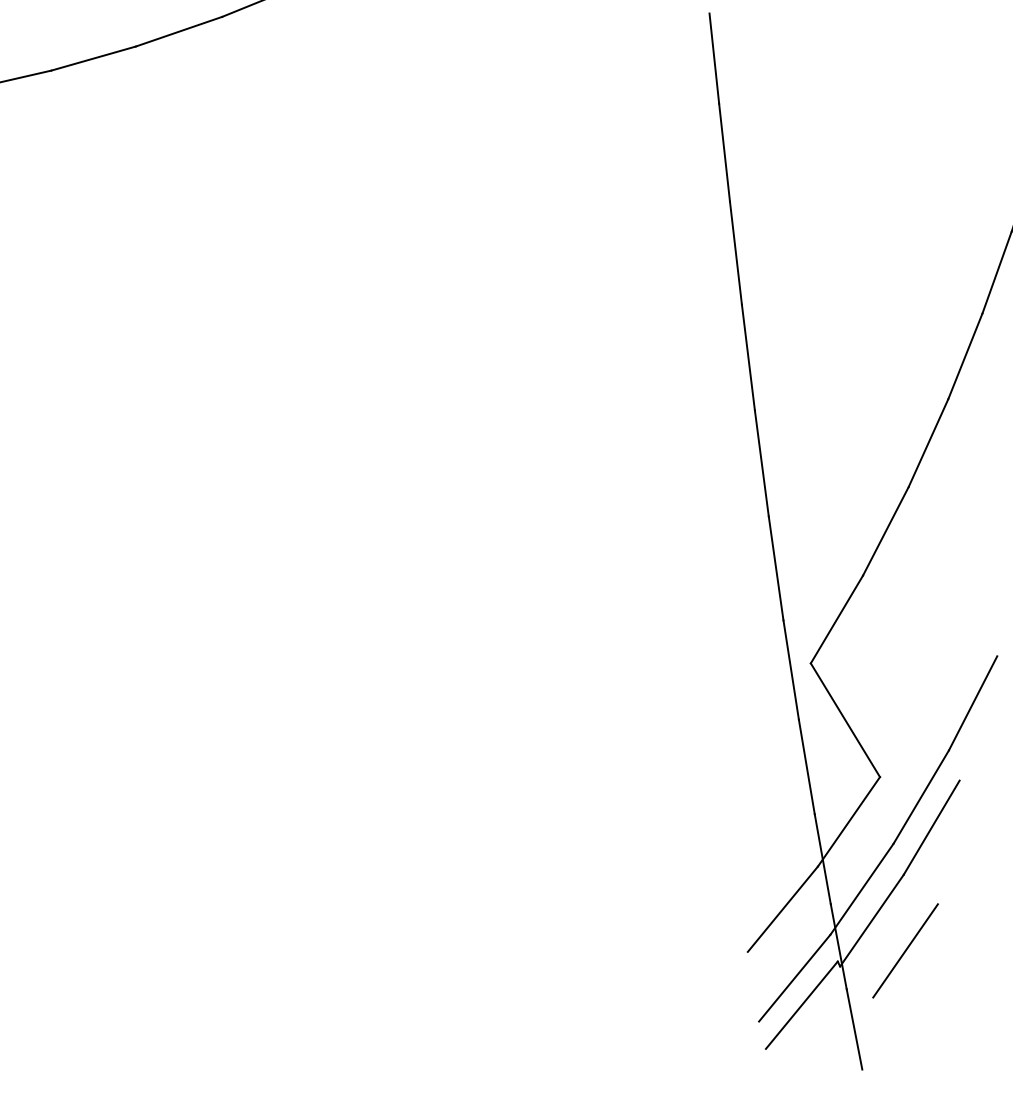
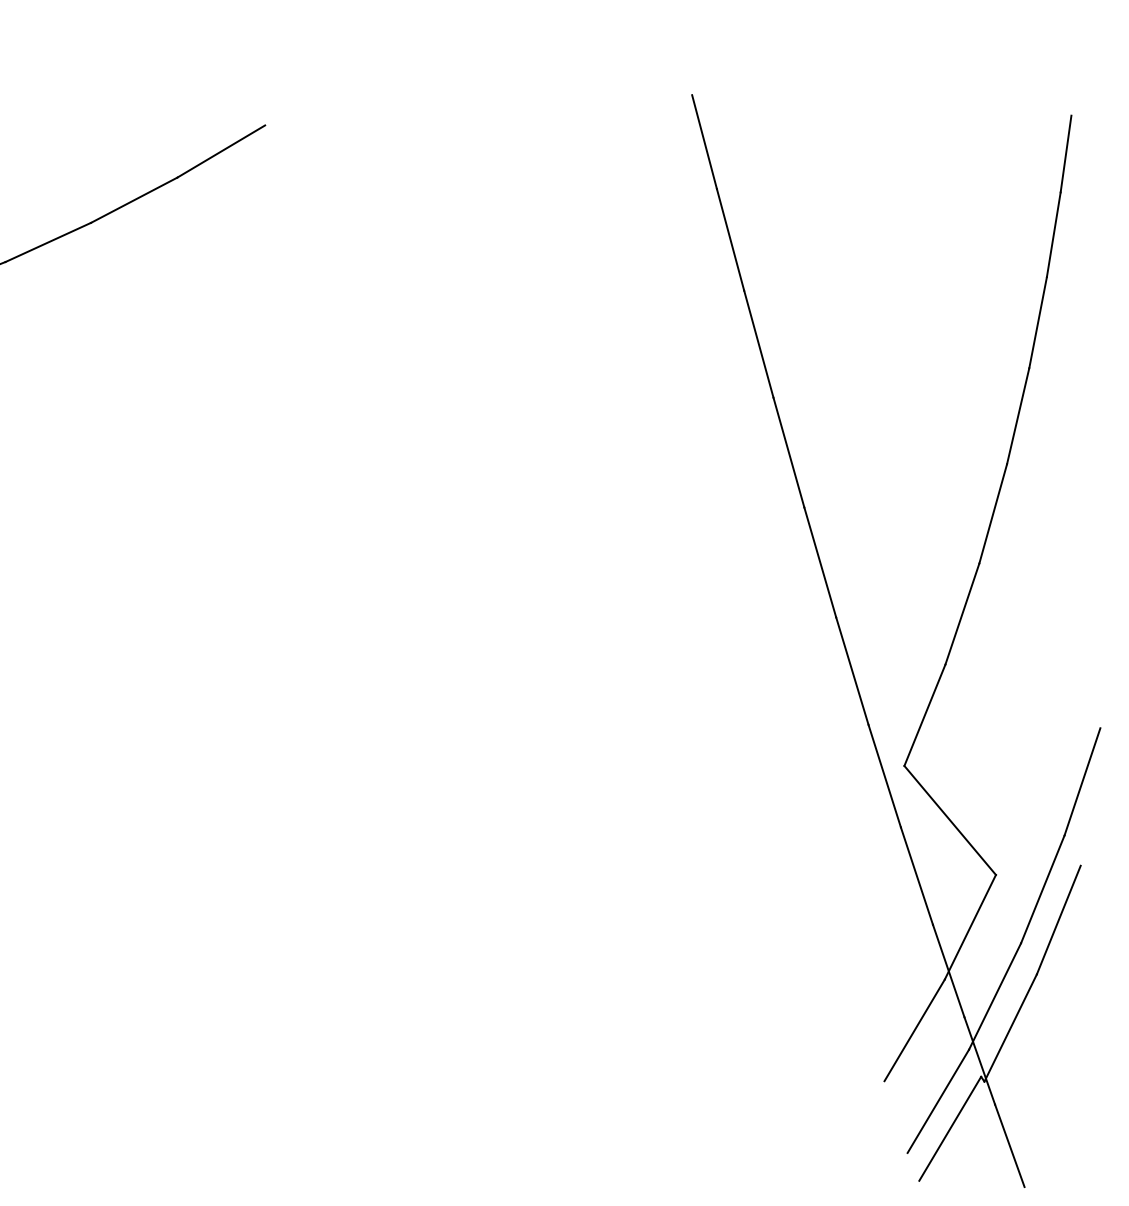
line: (905, 950) -> (1050, 1054), removed

